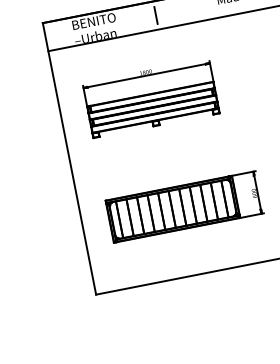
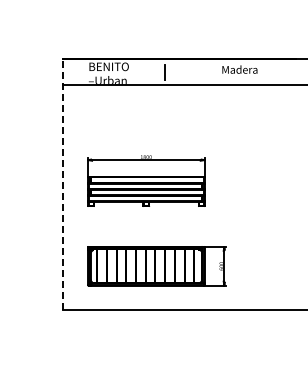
part: (151, 97) -> (146, 180), moved
line: (69, 158) -> (63, 184), solid -> dashed
part: (183, 207) -> (156, 266), moved

